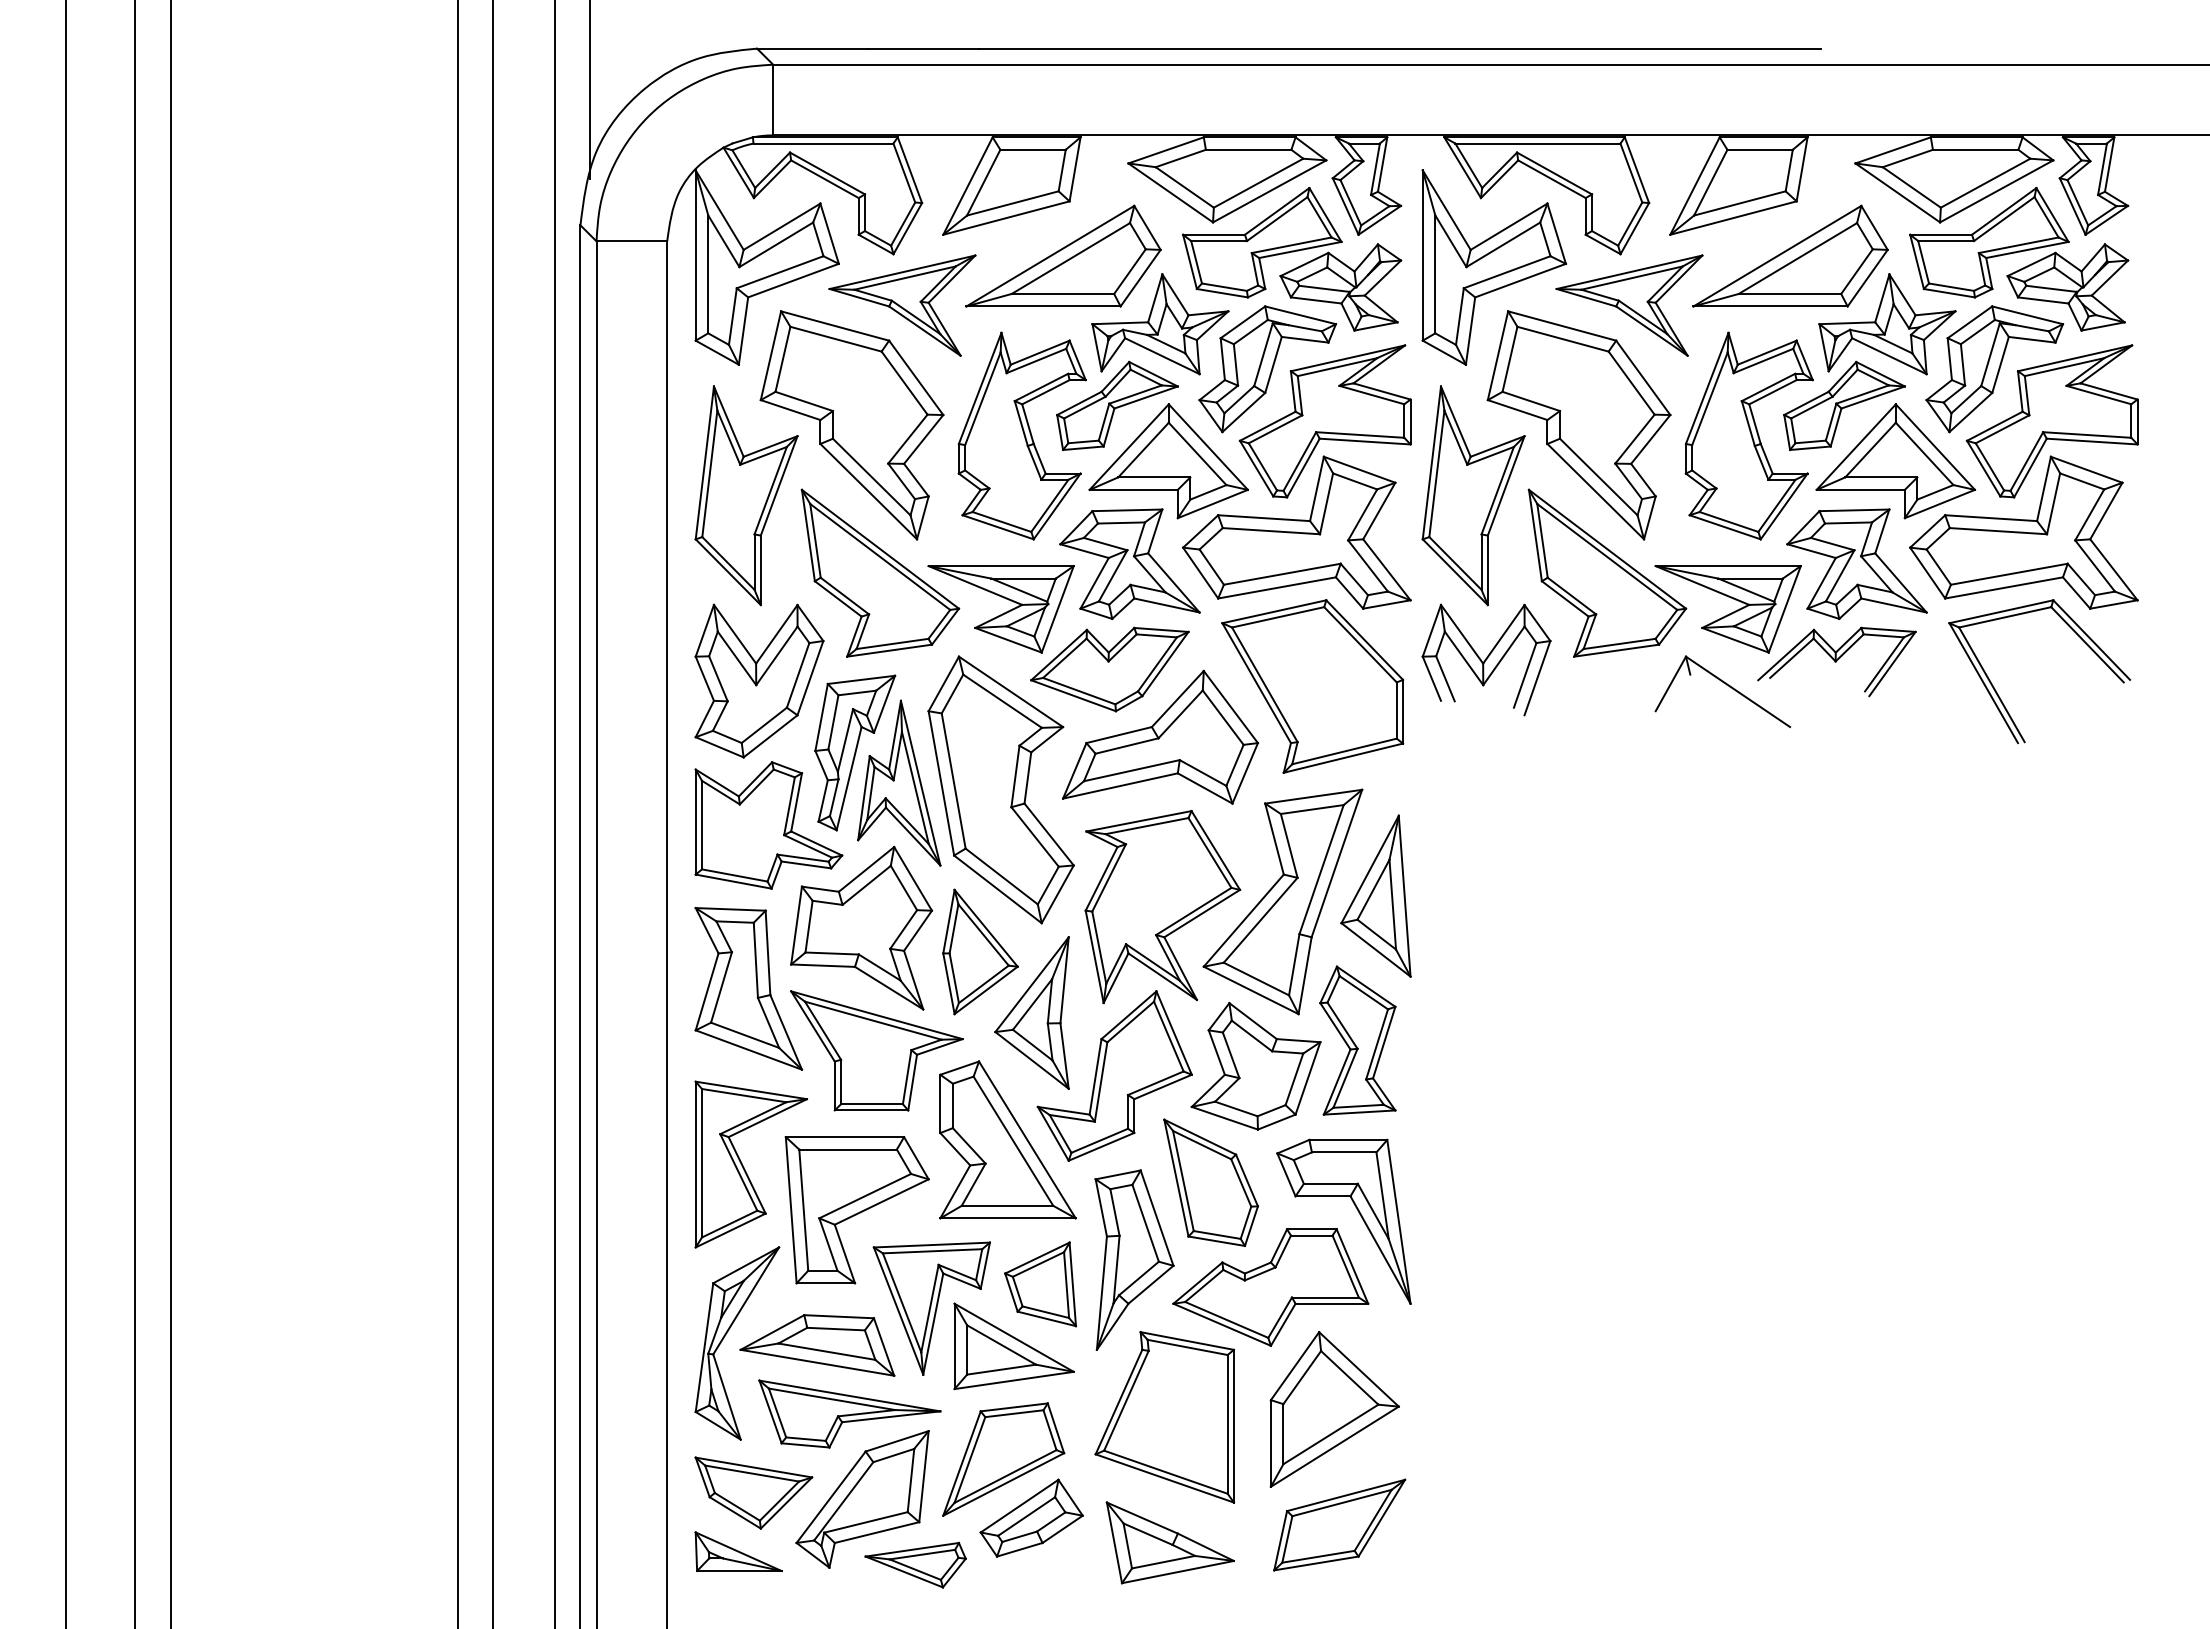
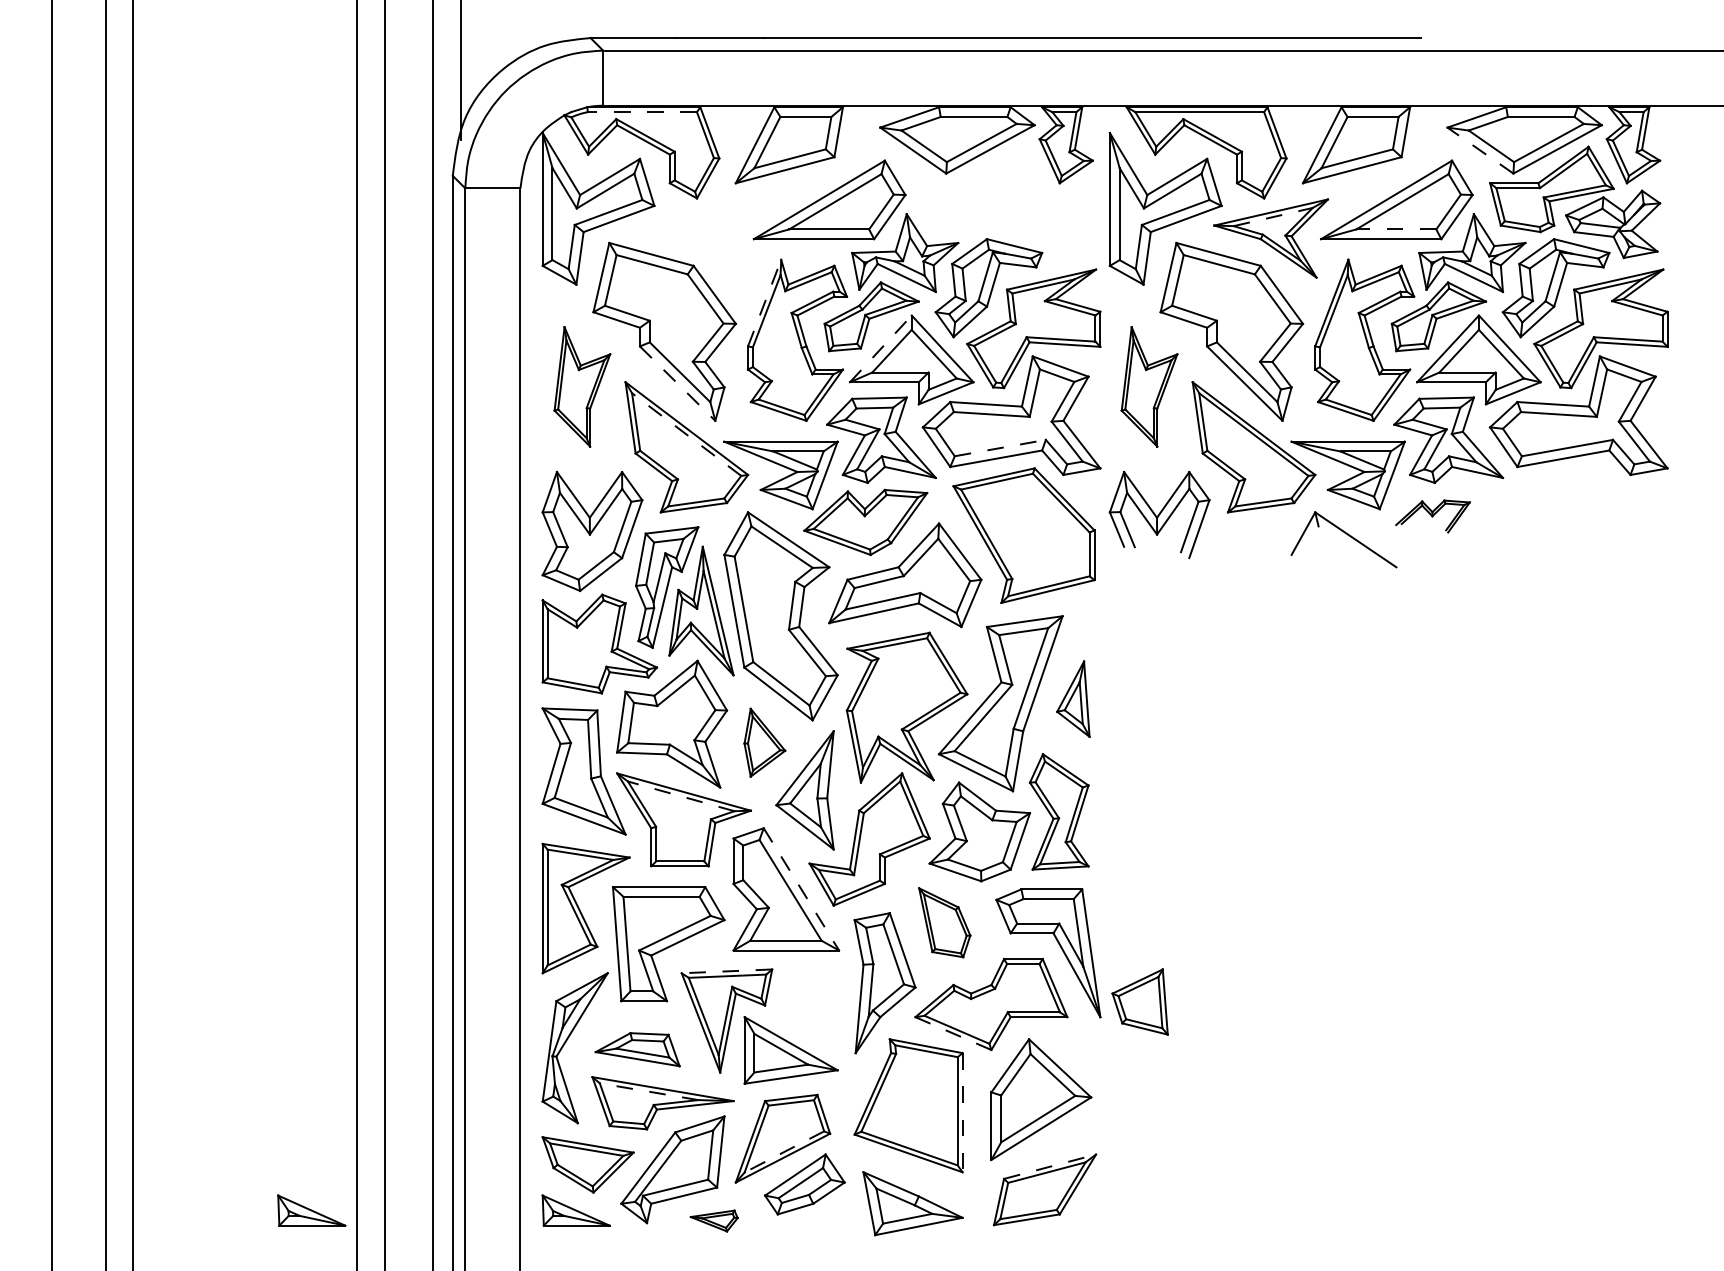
line: (823, 143) -> (642, 112), solid -> dashed
line: (1897, 192) -> (1480, 150), solid -> dashed
part: (1292, 258) -> (1008, 201), removed
line: (1632, 278) -> (1273, 217), solid -> dashed
line: (1789, 293) -> (1395, 229), solid -> dashed
part: (902, 305) -> (704, 238), removed
line: (980, 387) -> (764, 302), solid -> dashed
line: (1129, 446) -> (881, 348), solid -> dashed
line: (868, 491) -> (677, 383), solid -> dashed
part: (746, 495) -> (582, 386), size x0.7
part: (1473, 495) -> (1149, 386), size x0.7
line: (880, 556) -> (686, 434), solid -> dashed
line: (1282, 574) -> (1000, 448), solid -> dashed
part: (1836, 661) -> (1432, 516), size x0.6
part: (1999, 695) -> (1559, 542), removed
part: (1375, 895) -> (1073, 698), size x0.6
part: (980, 951) -> (764, 742), size x0.7
line: (873, 1020) -> (681, 796), solid -> dashed
line: (1027, 1140) -> (801, 889), solid -> dashed
part: (1210, 1182) -> (944, 922), size x0.7
line: (931, 1245) -> (726, 971), solid -> dashed
part: (1040, 1284) -> (1140, 1002), moved
line: (1221, 1324) -> (952, 1033), solid -> dashed
part: (817, 1345) -> (637, 1049), size x0.7
line: (831, 1399) -> (648, 1091), solid -> dashed
line: (1233, 1426) -> (962, 1112), solid -> dashed
line: (1005, 1476) -> (784, 1151), solid -> dashed
line: (1346, 1495) -> (1050, 1166), solid -> dashed
part: (399, 1551) -> (311, 1210), added
part: (915, 1564) -> (714, 1220), size x0.6

